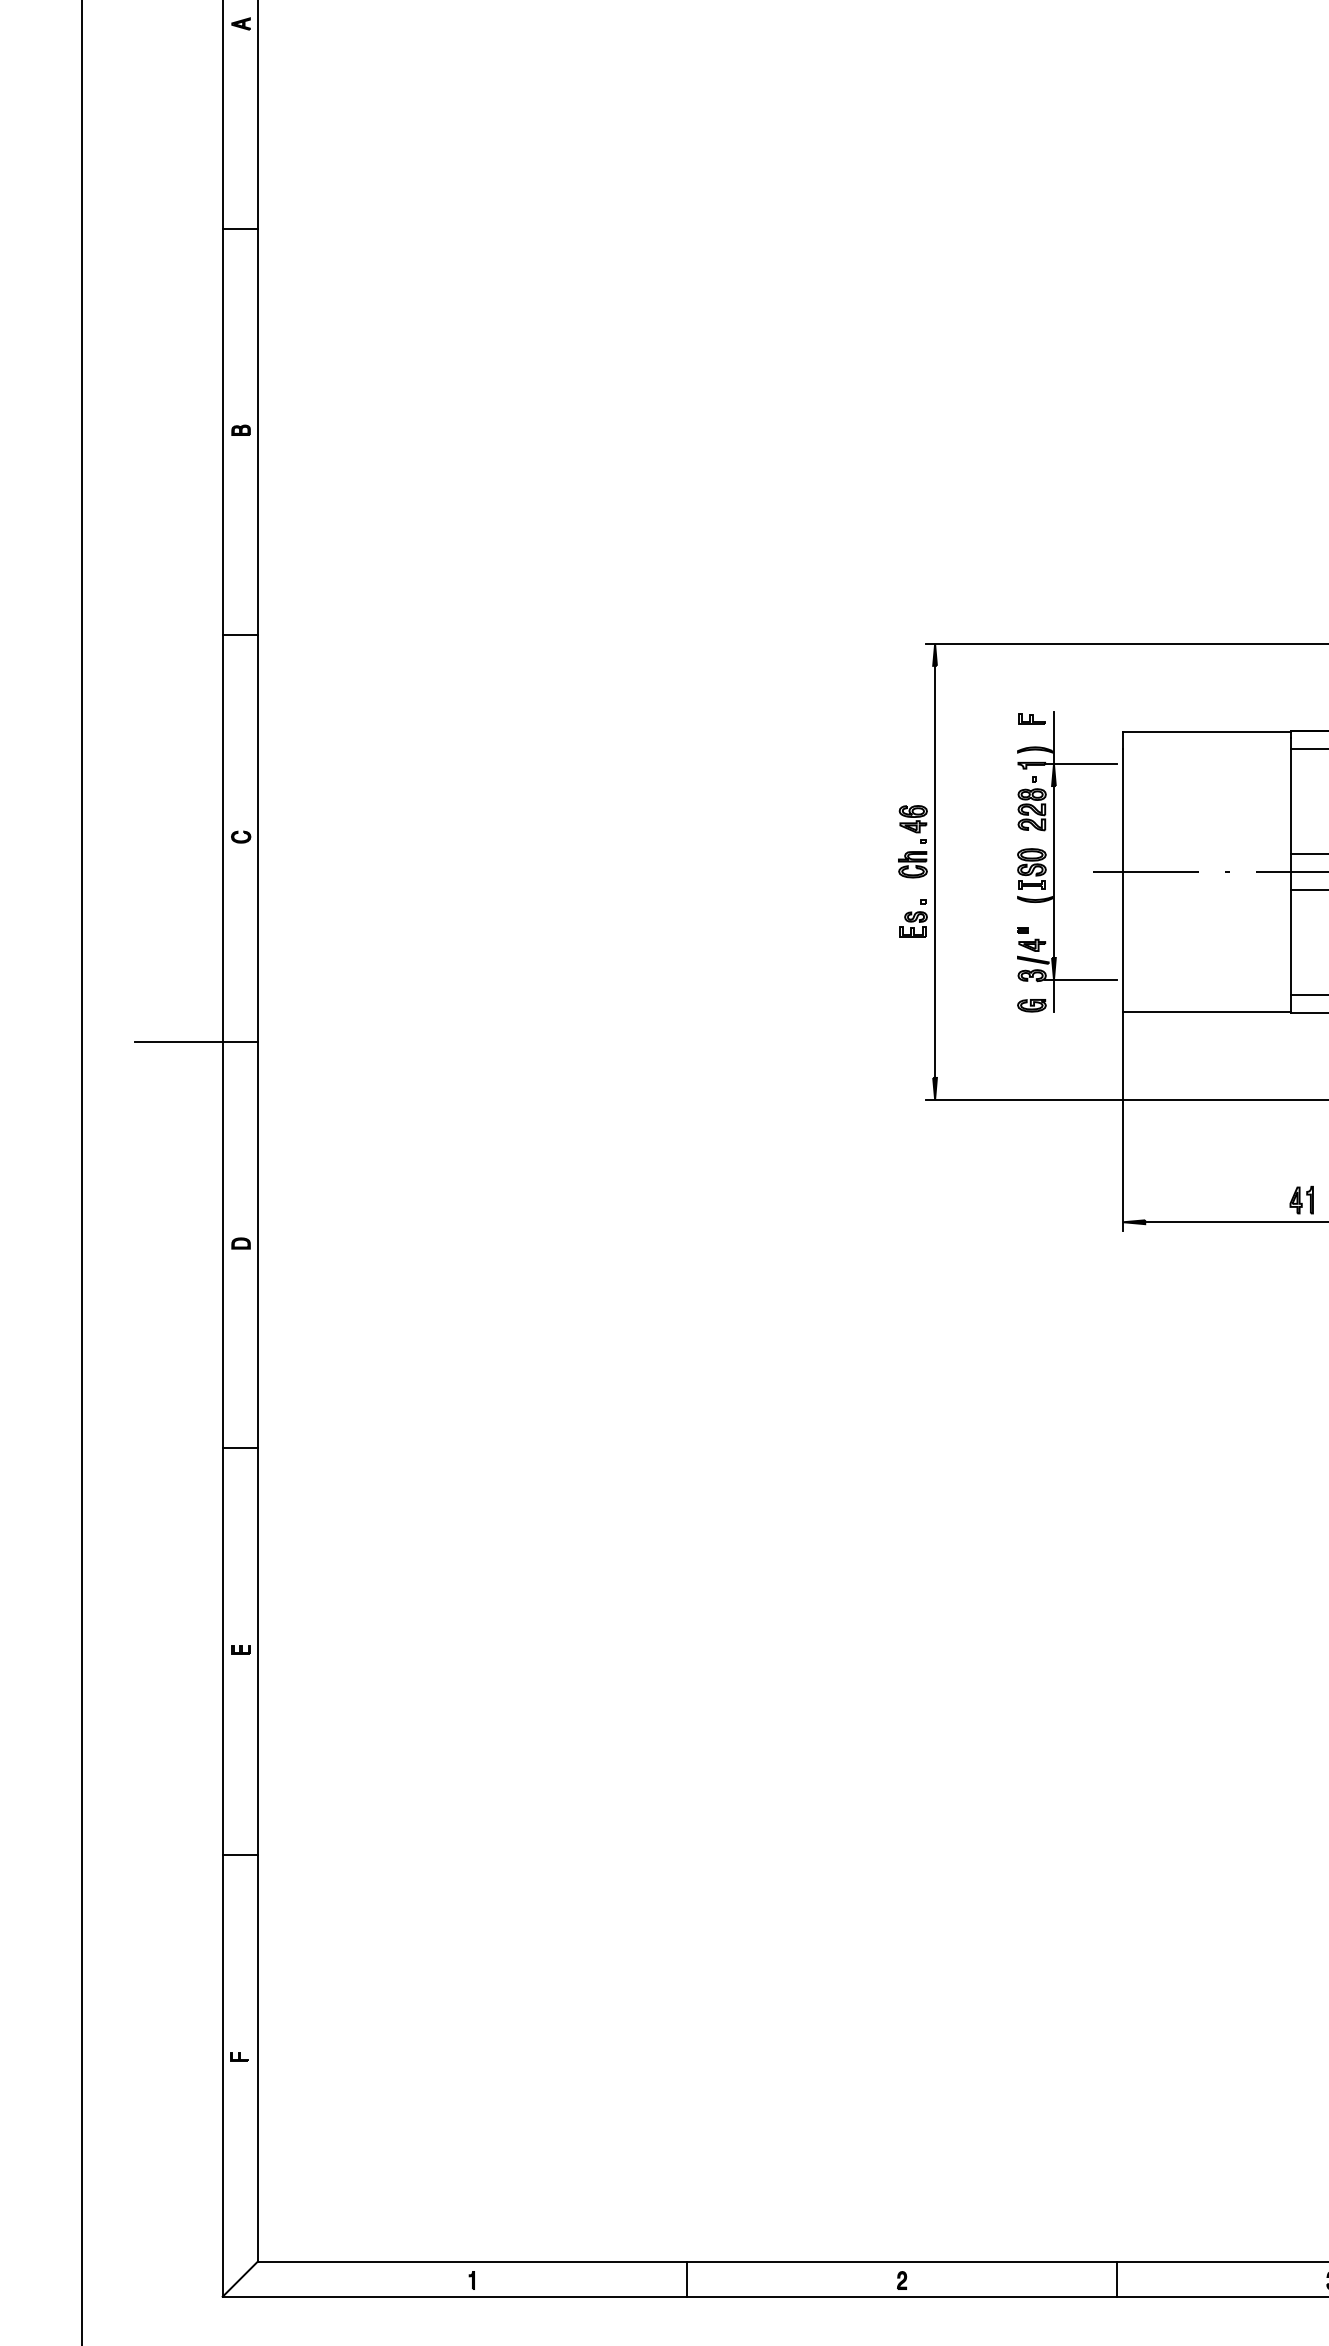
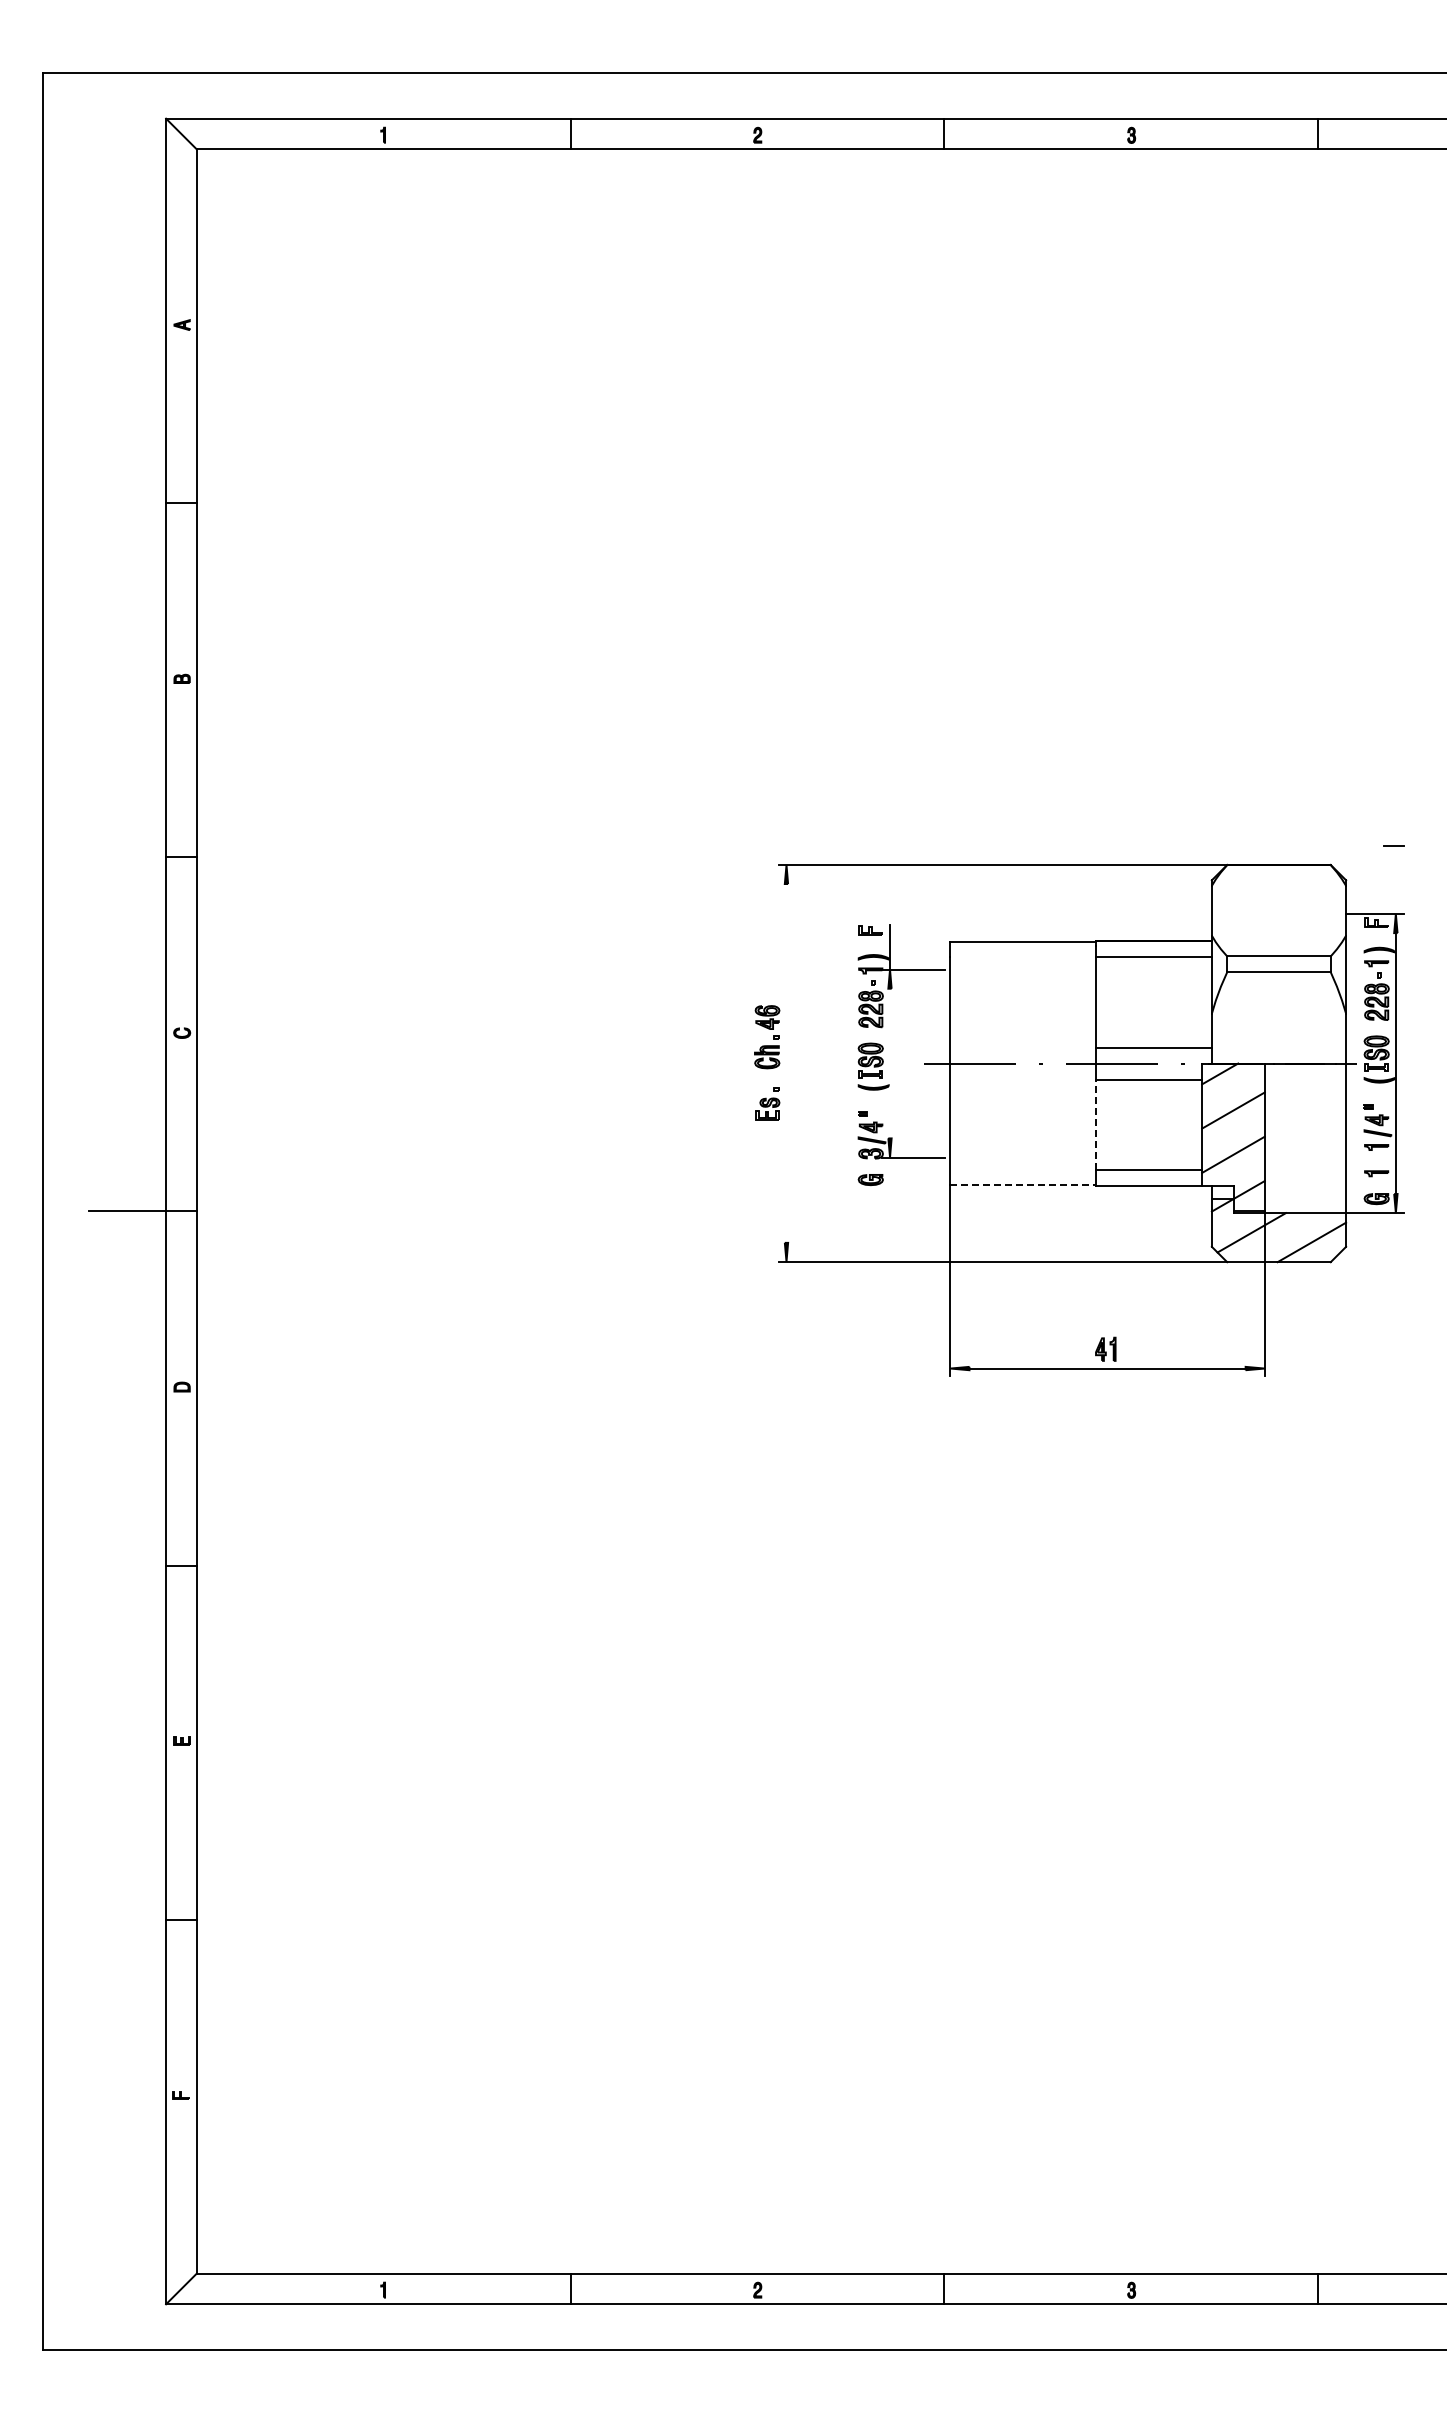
line: (935, 871) -> (786, 1063), removed
line: (1054, 871) -> (890, 1063), removed
line: (1291, 941) -> (1096, 1124), solid -> dashed
line: (1054, 995) -> (890, 1171), removed
line: (1207, 1012) -> (1023, 1185), solid -> dashed

